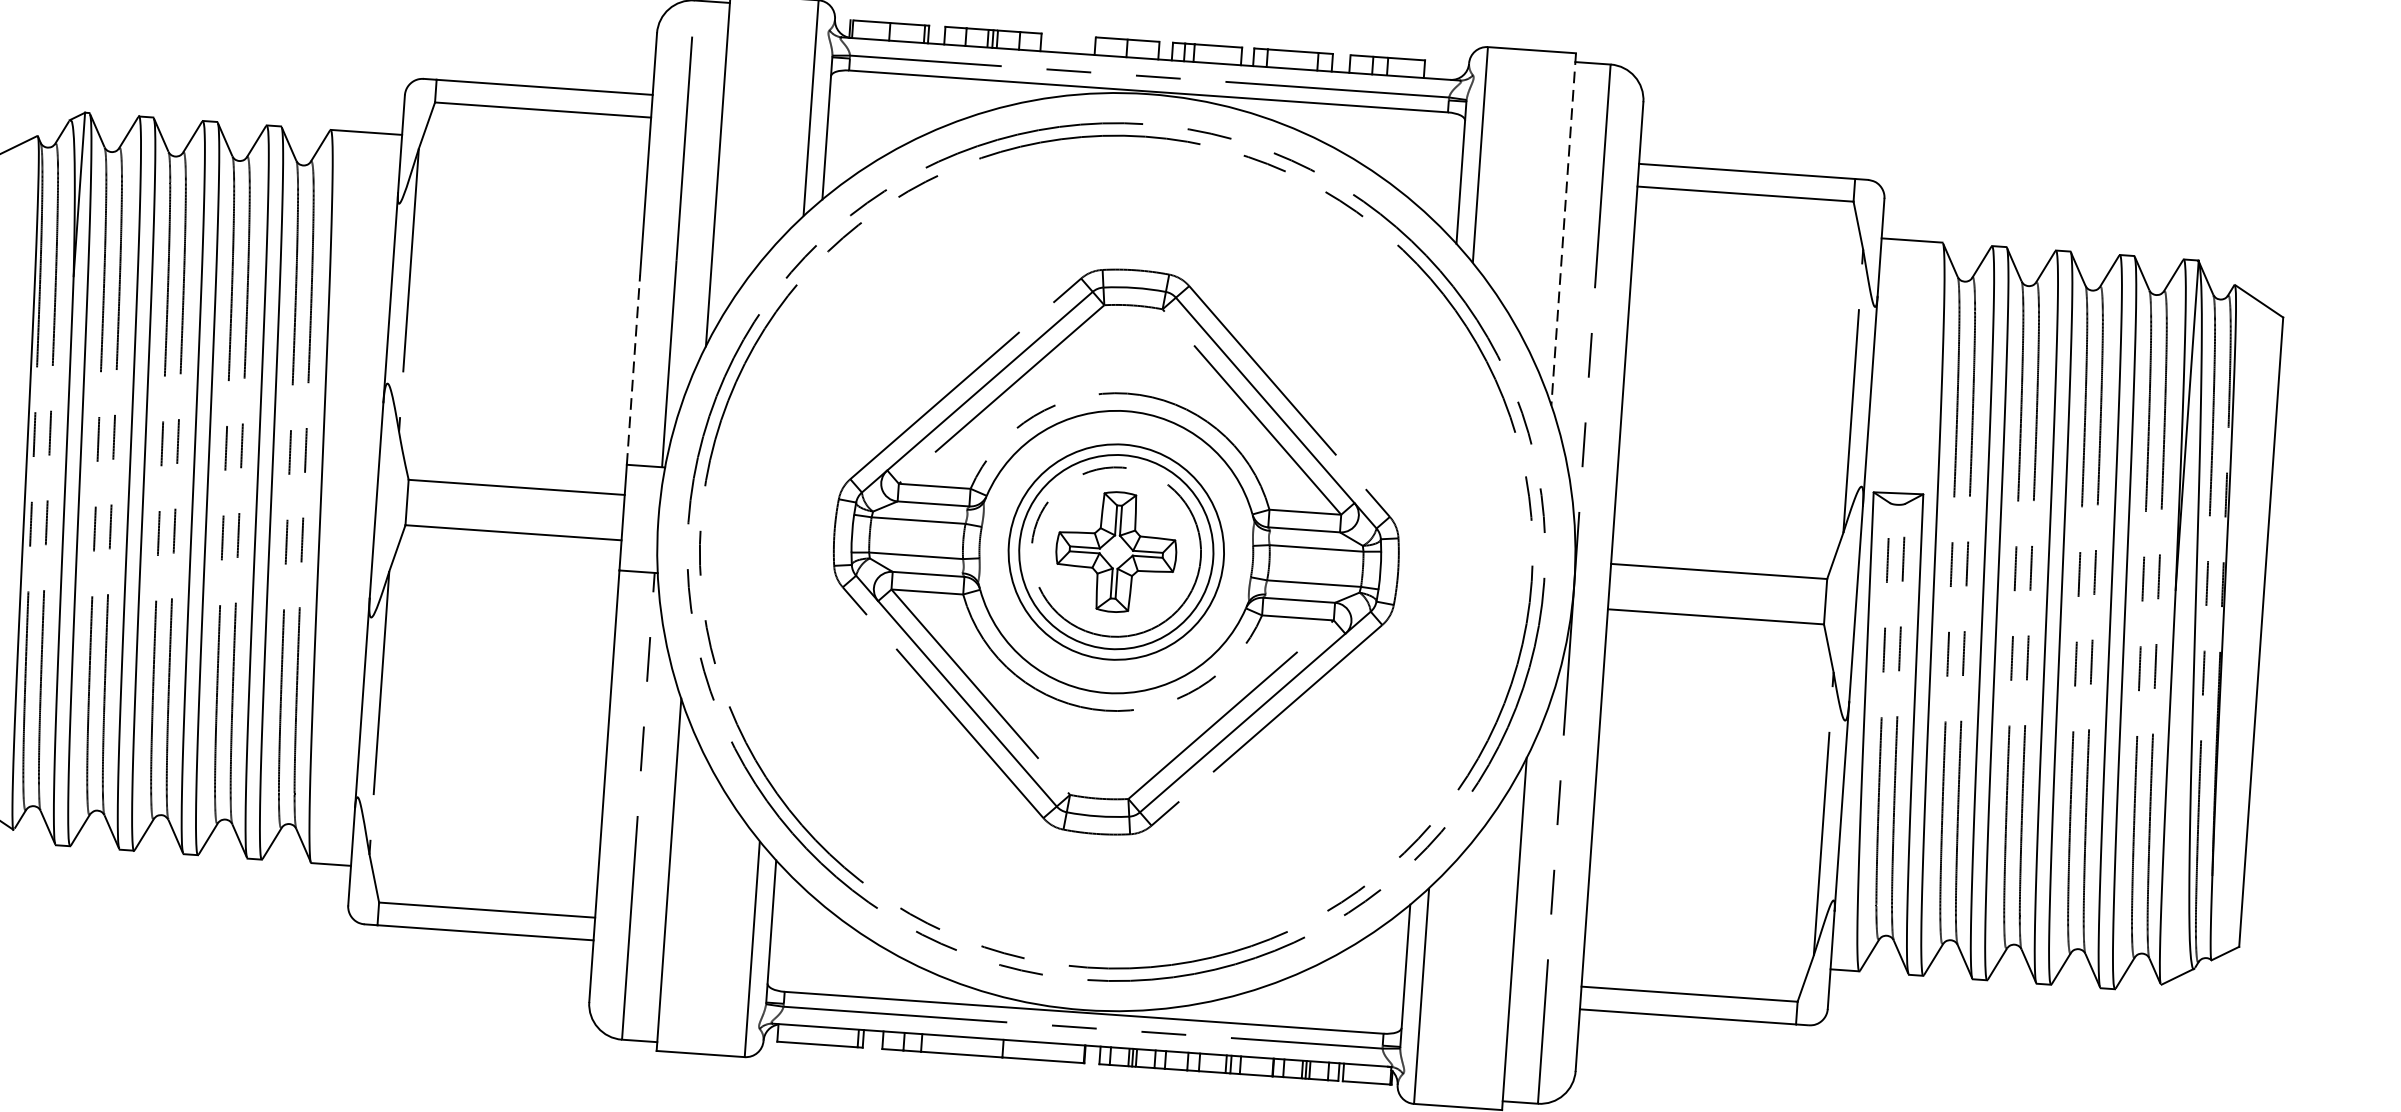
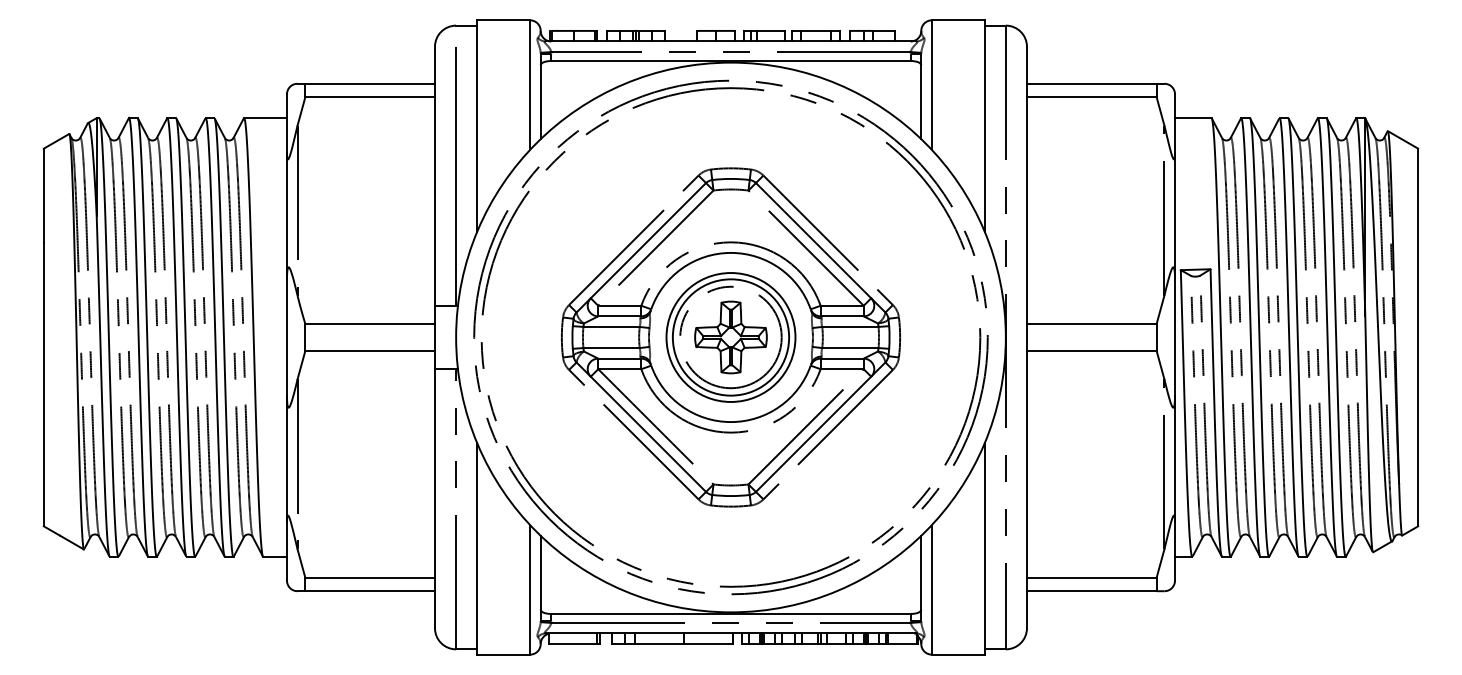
line: (1563, 230) -> (984, 126), dashed -> solid
line: (632, 369) -> (434, 248), dashed -> solid

